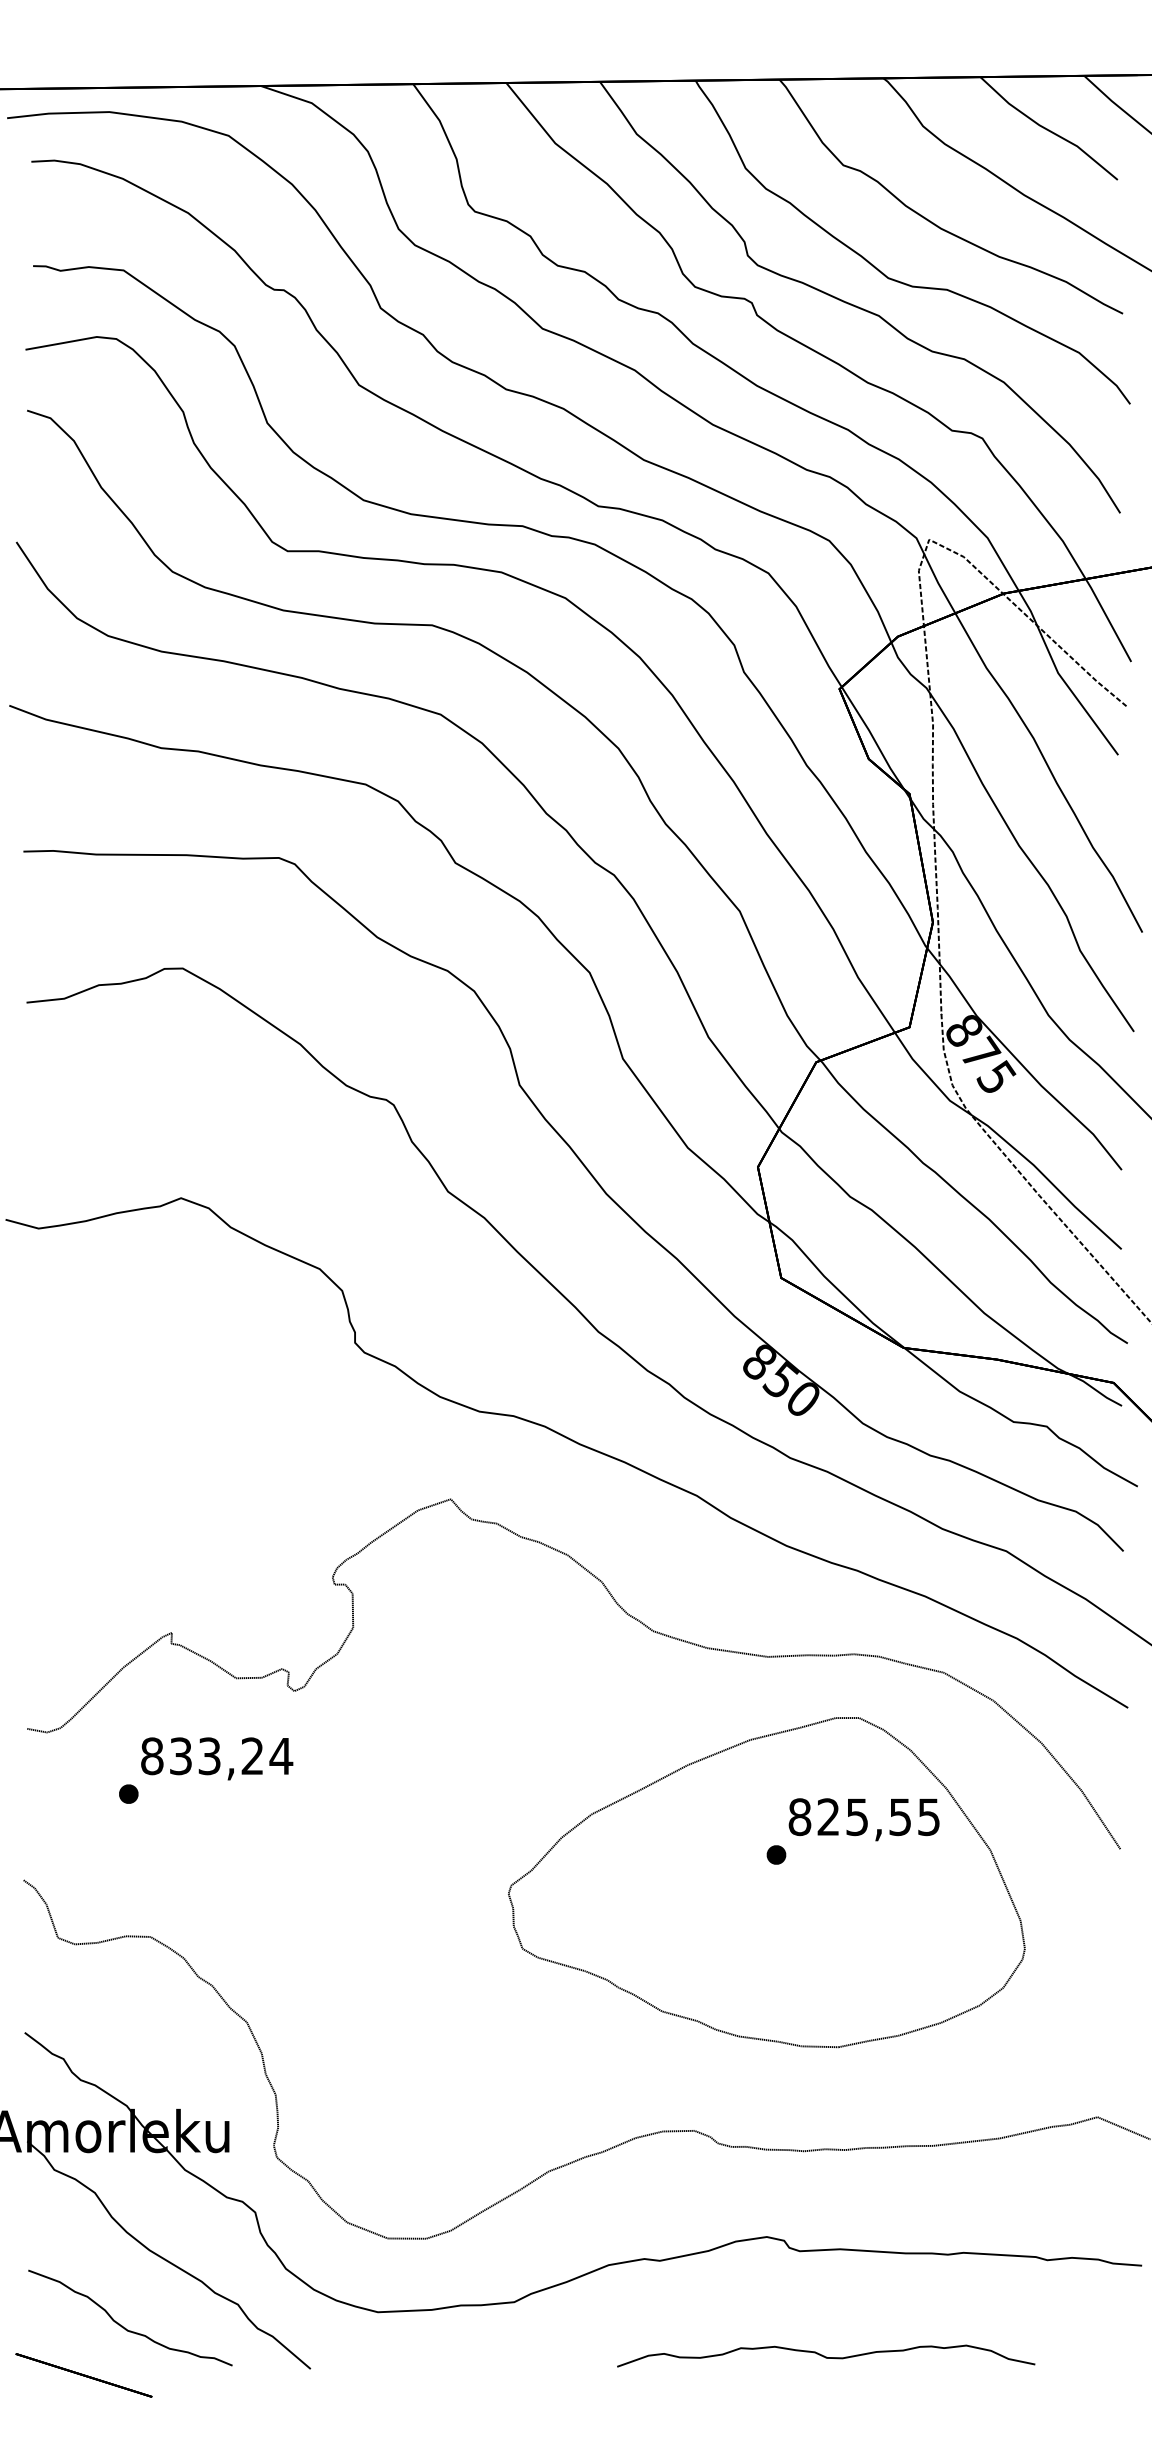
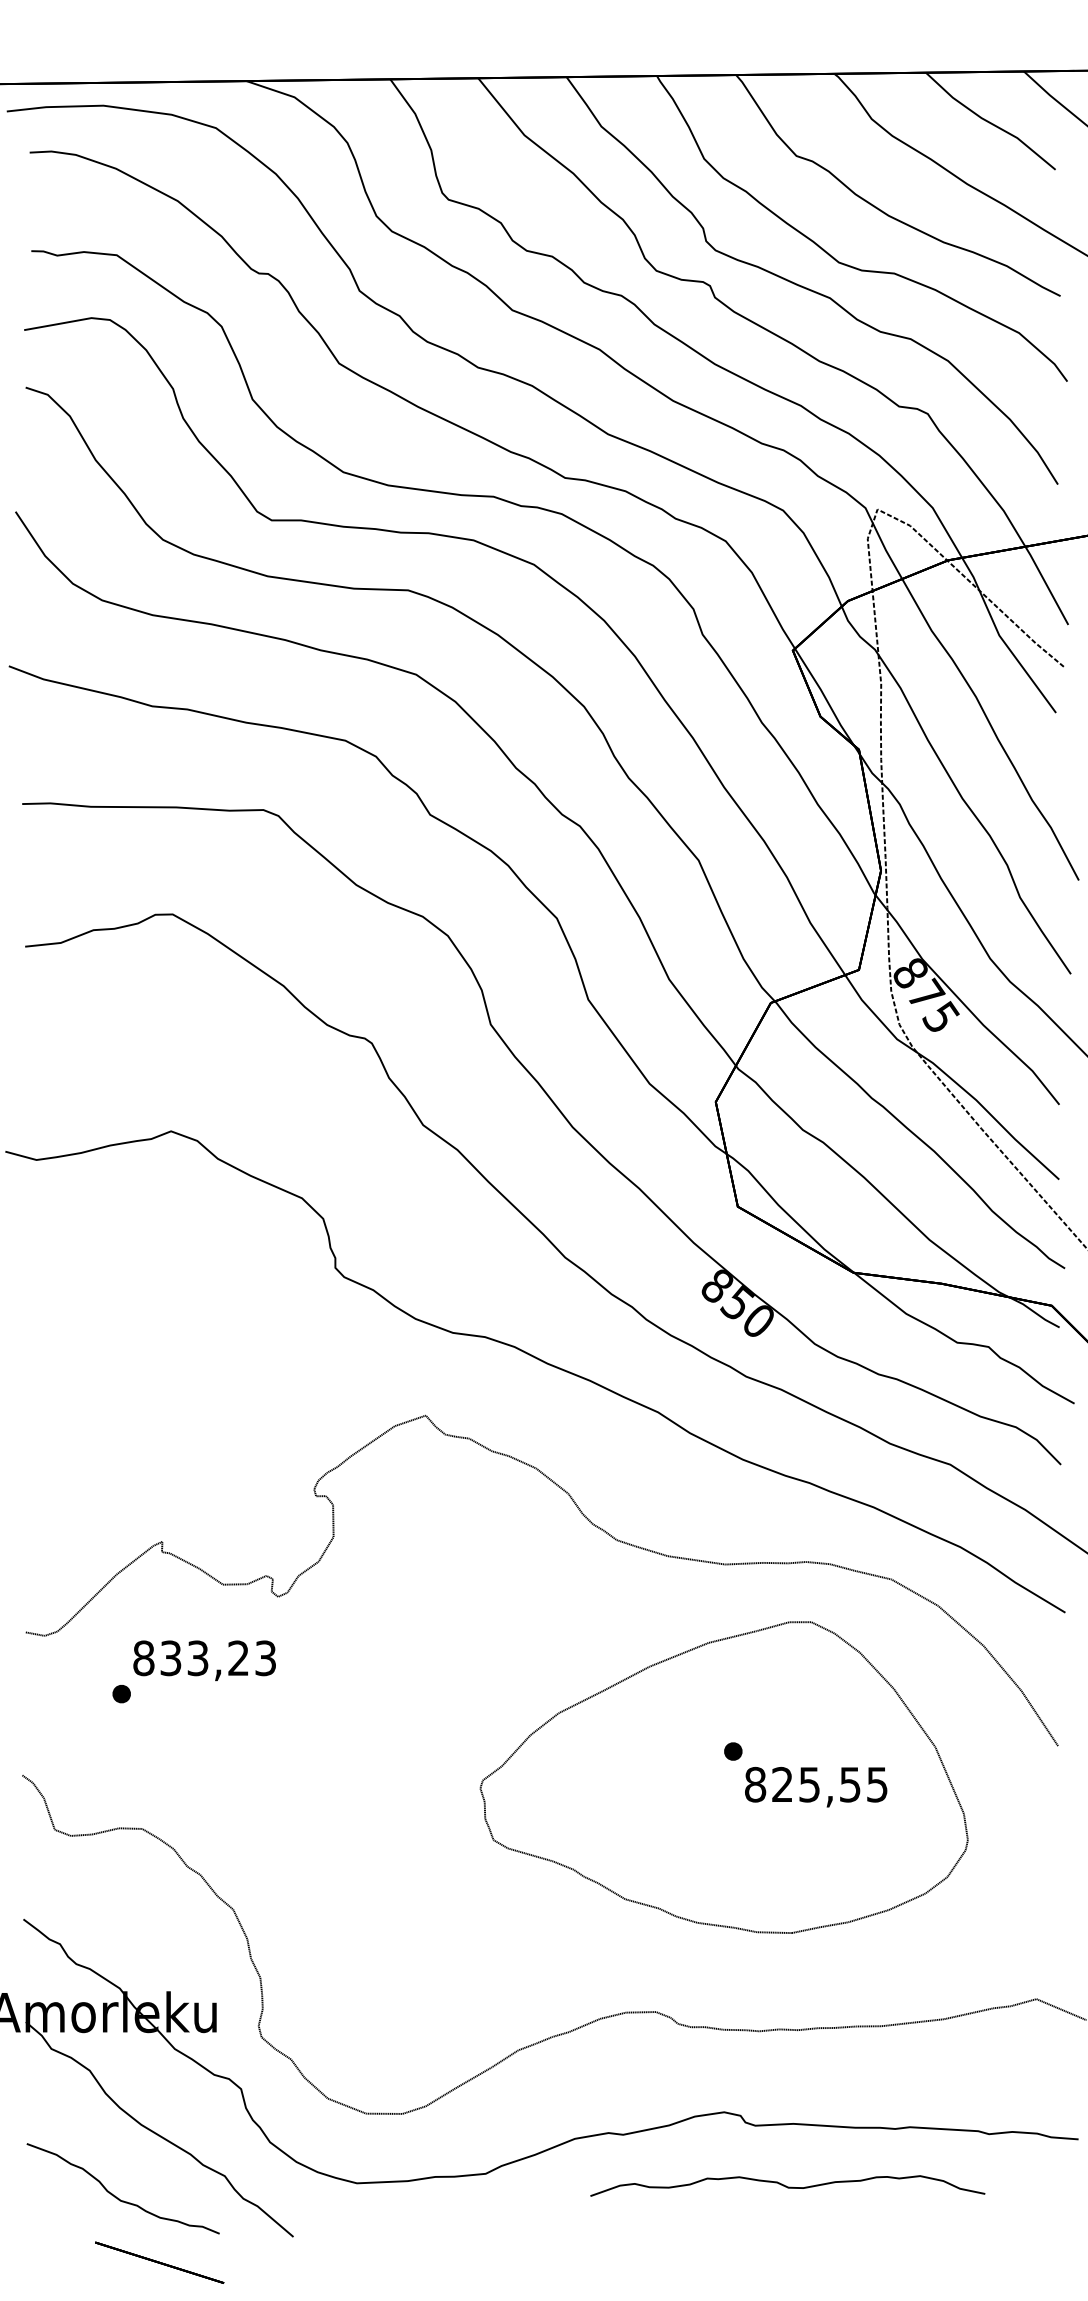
text: (281, 1756) -> (265, 1658), 833,24 -> 833,23
text: (863, 1819) -> (815, 1786), moved
curve: (826, 2356) -> (788, 2186), moved
line: (83, 2375) -> (159, 2262), moved

